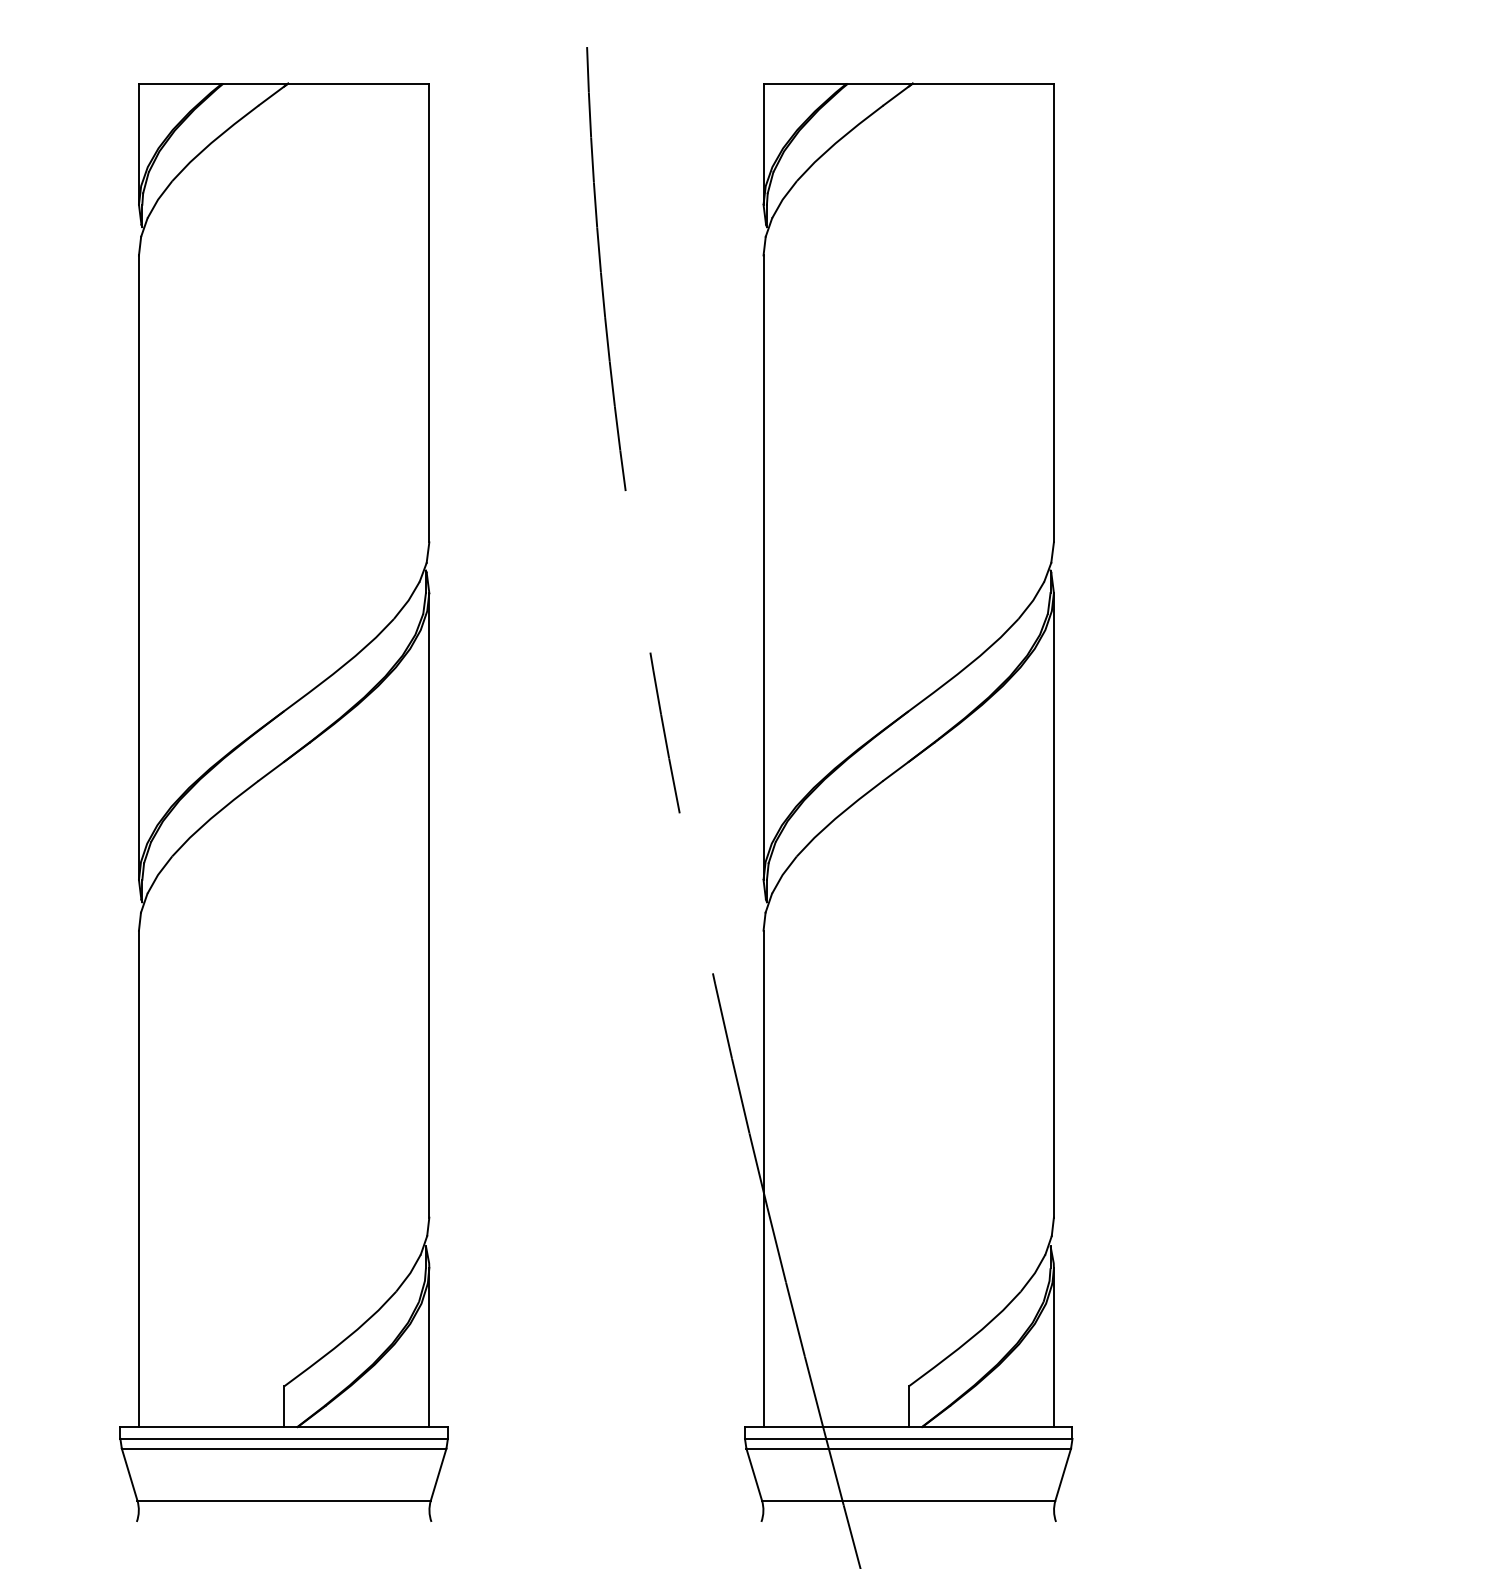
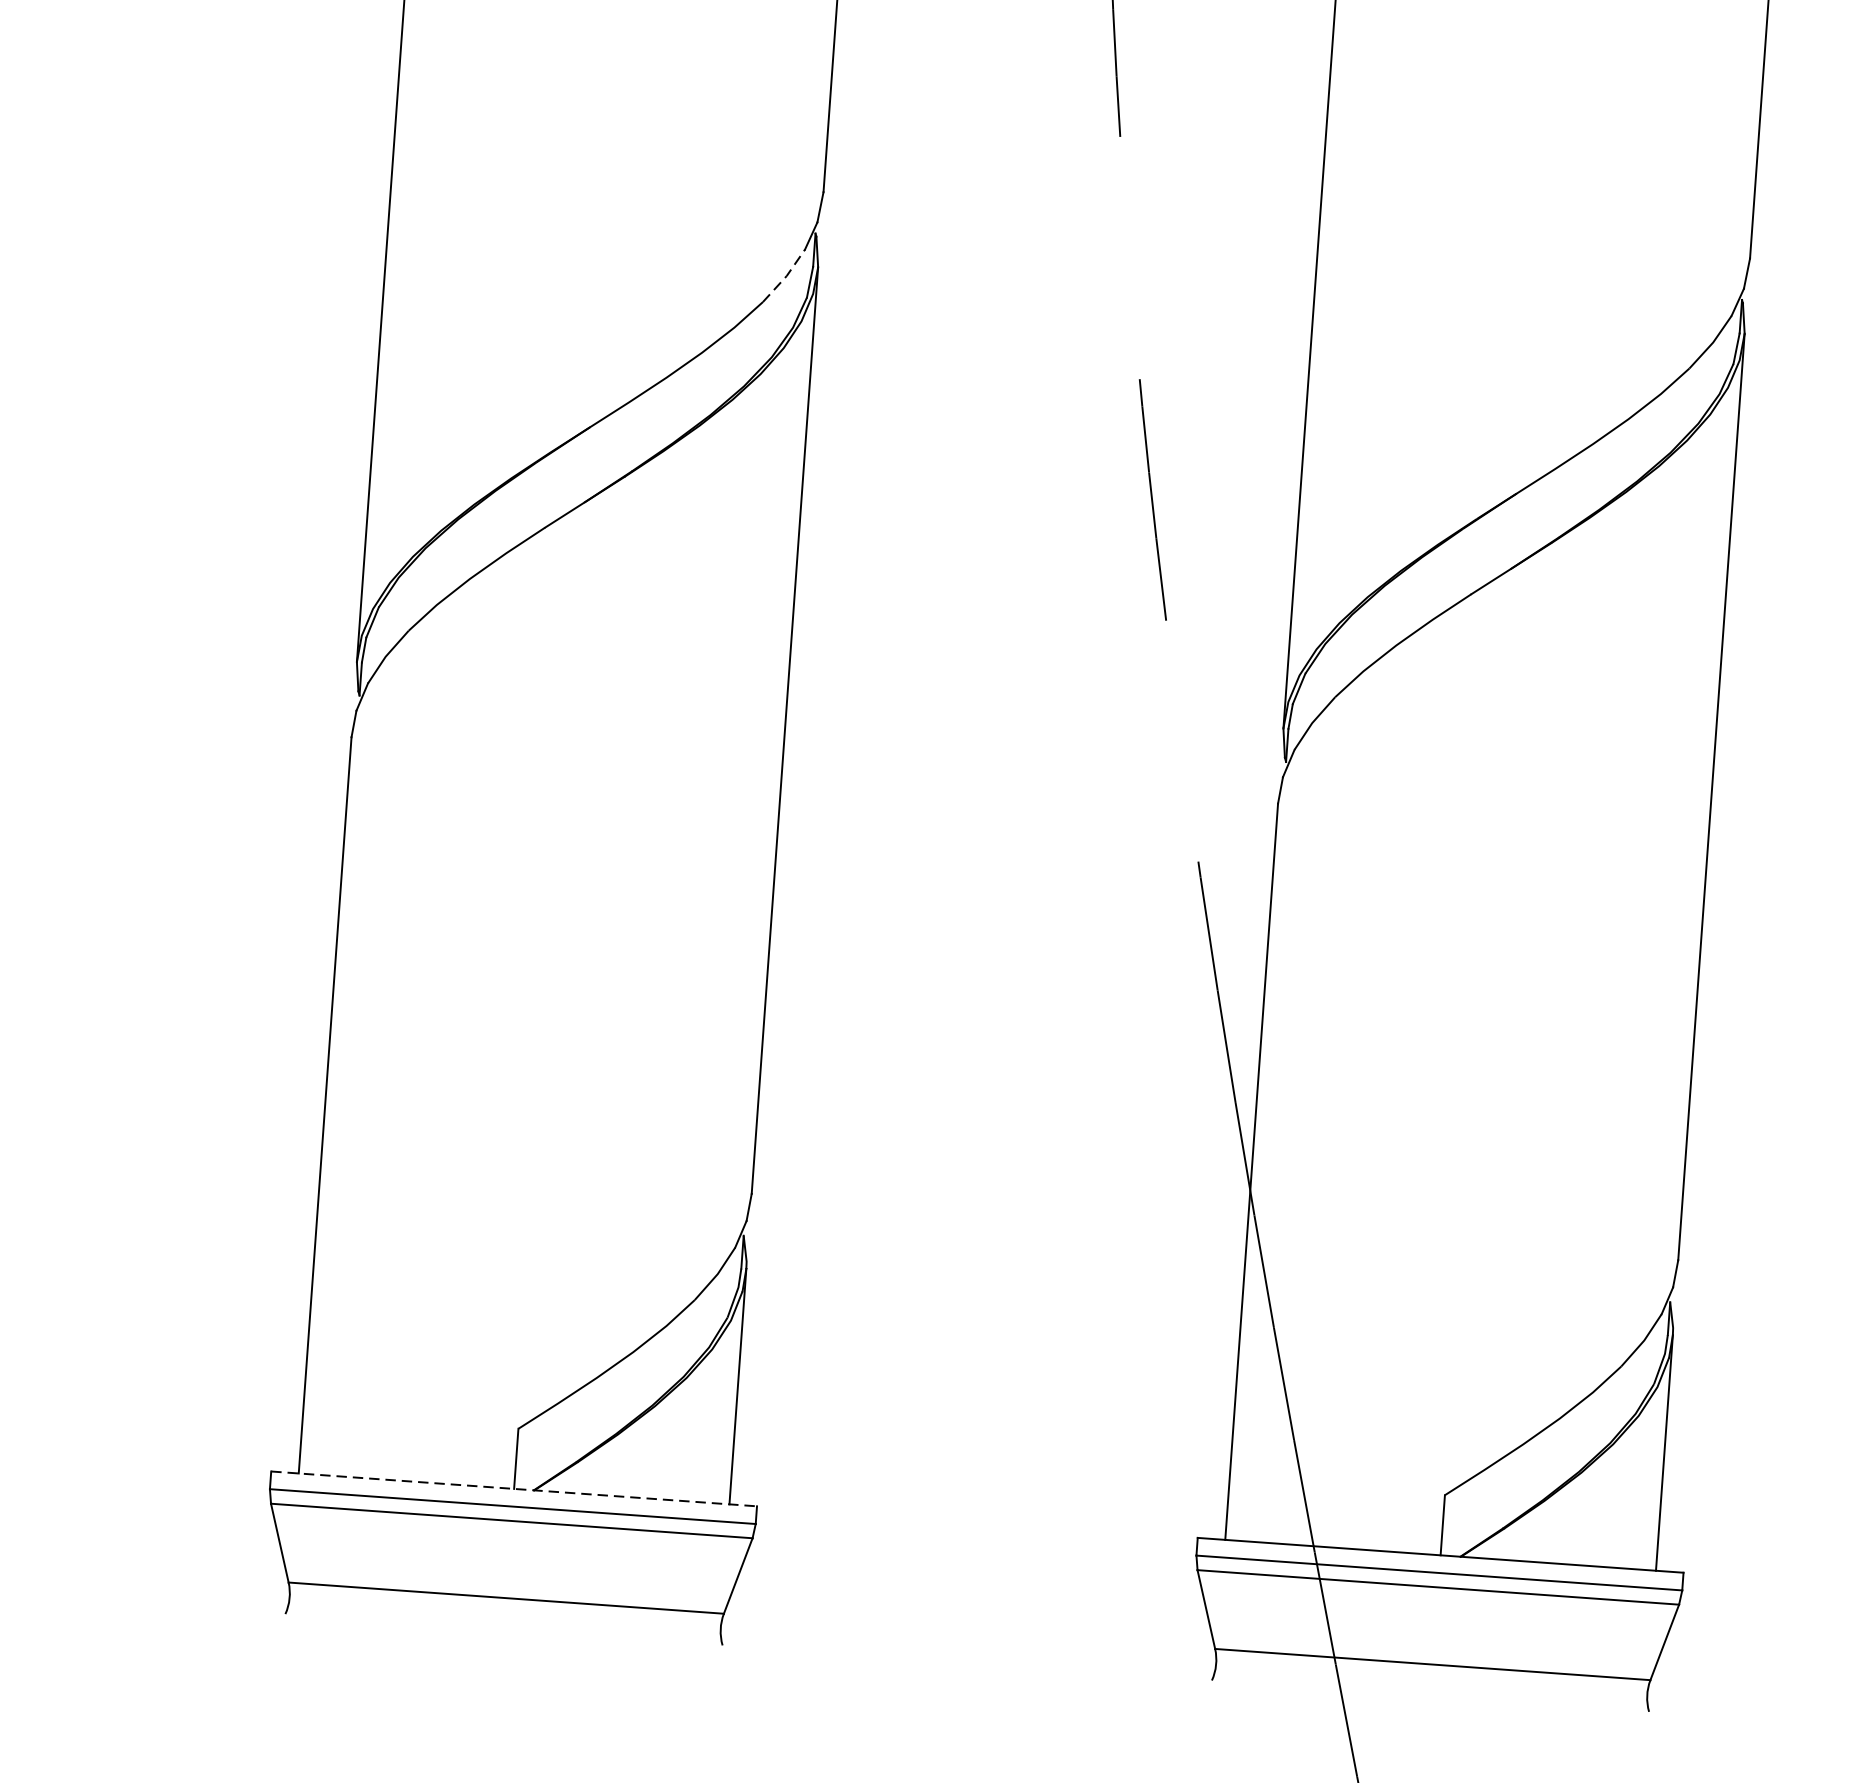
line: (408, 600) -> (786, 276), solid -> dashed
line: (284, 1426) -> (514, 1488), solid -> dashed

